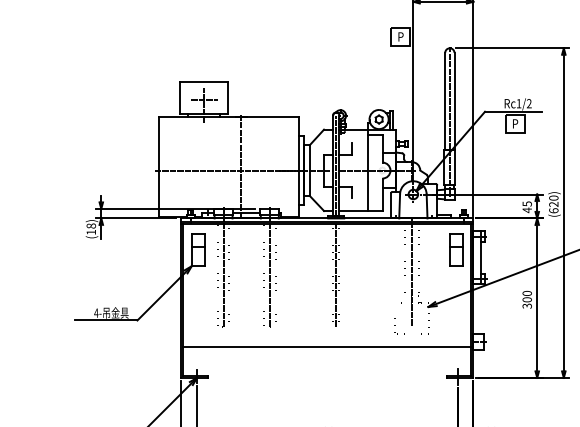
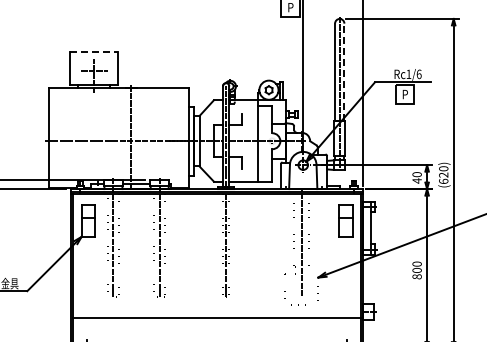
line: (204, 81) -> (94, 52), solid -> dashed
line: (454, 100) -> (344, 71), solid -> dashed
text: (529, 103) -> (419, 74), Rc1/2 -> Rc1/6
text: (526, 203) -> (416, 174), 45 -> 40
text: (526, 305) -> (416, 276), 300 -> 800

